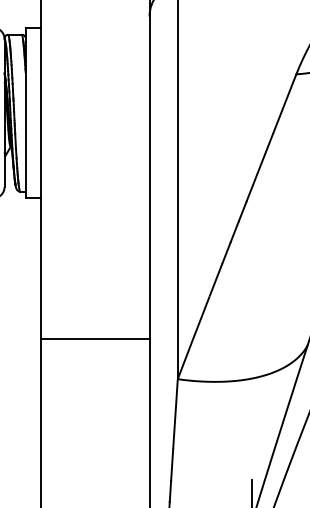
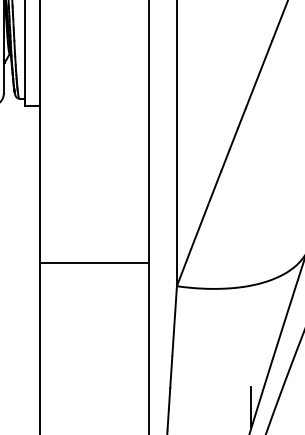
line: (95, 339) -> (94, 263), moved

